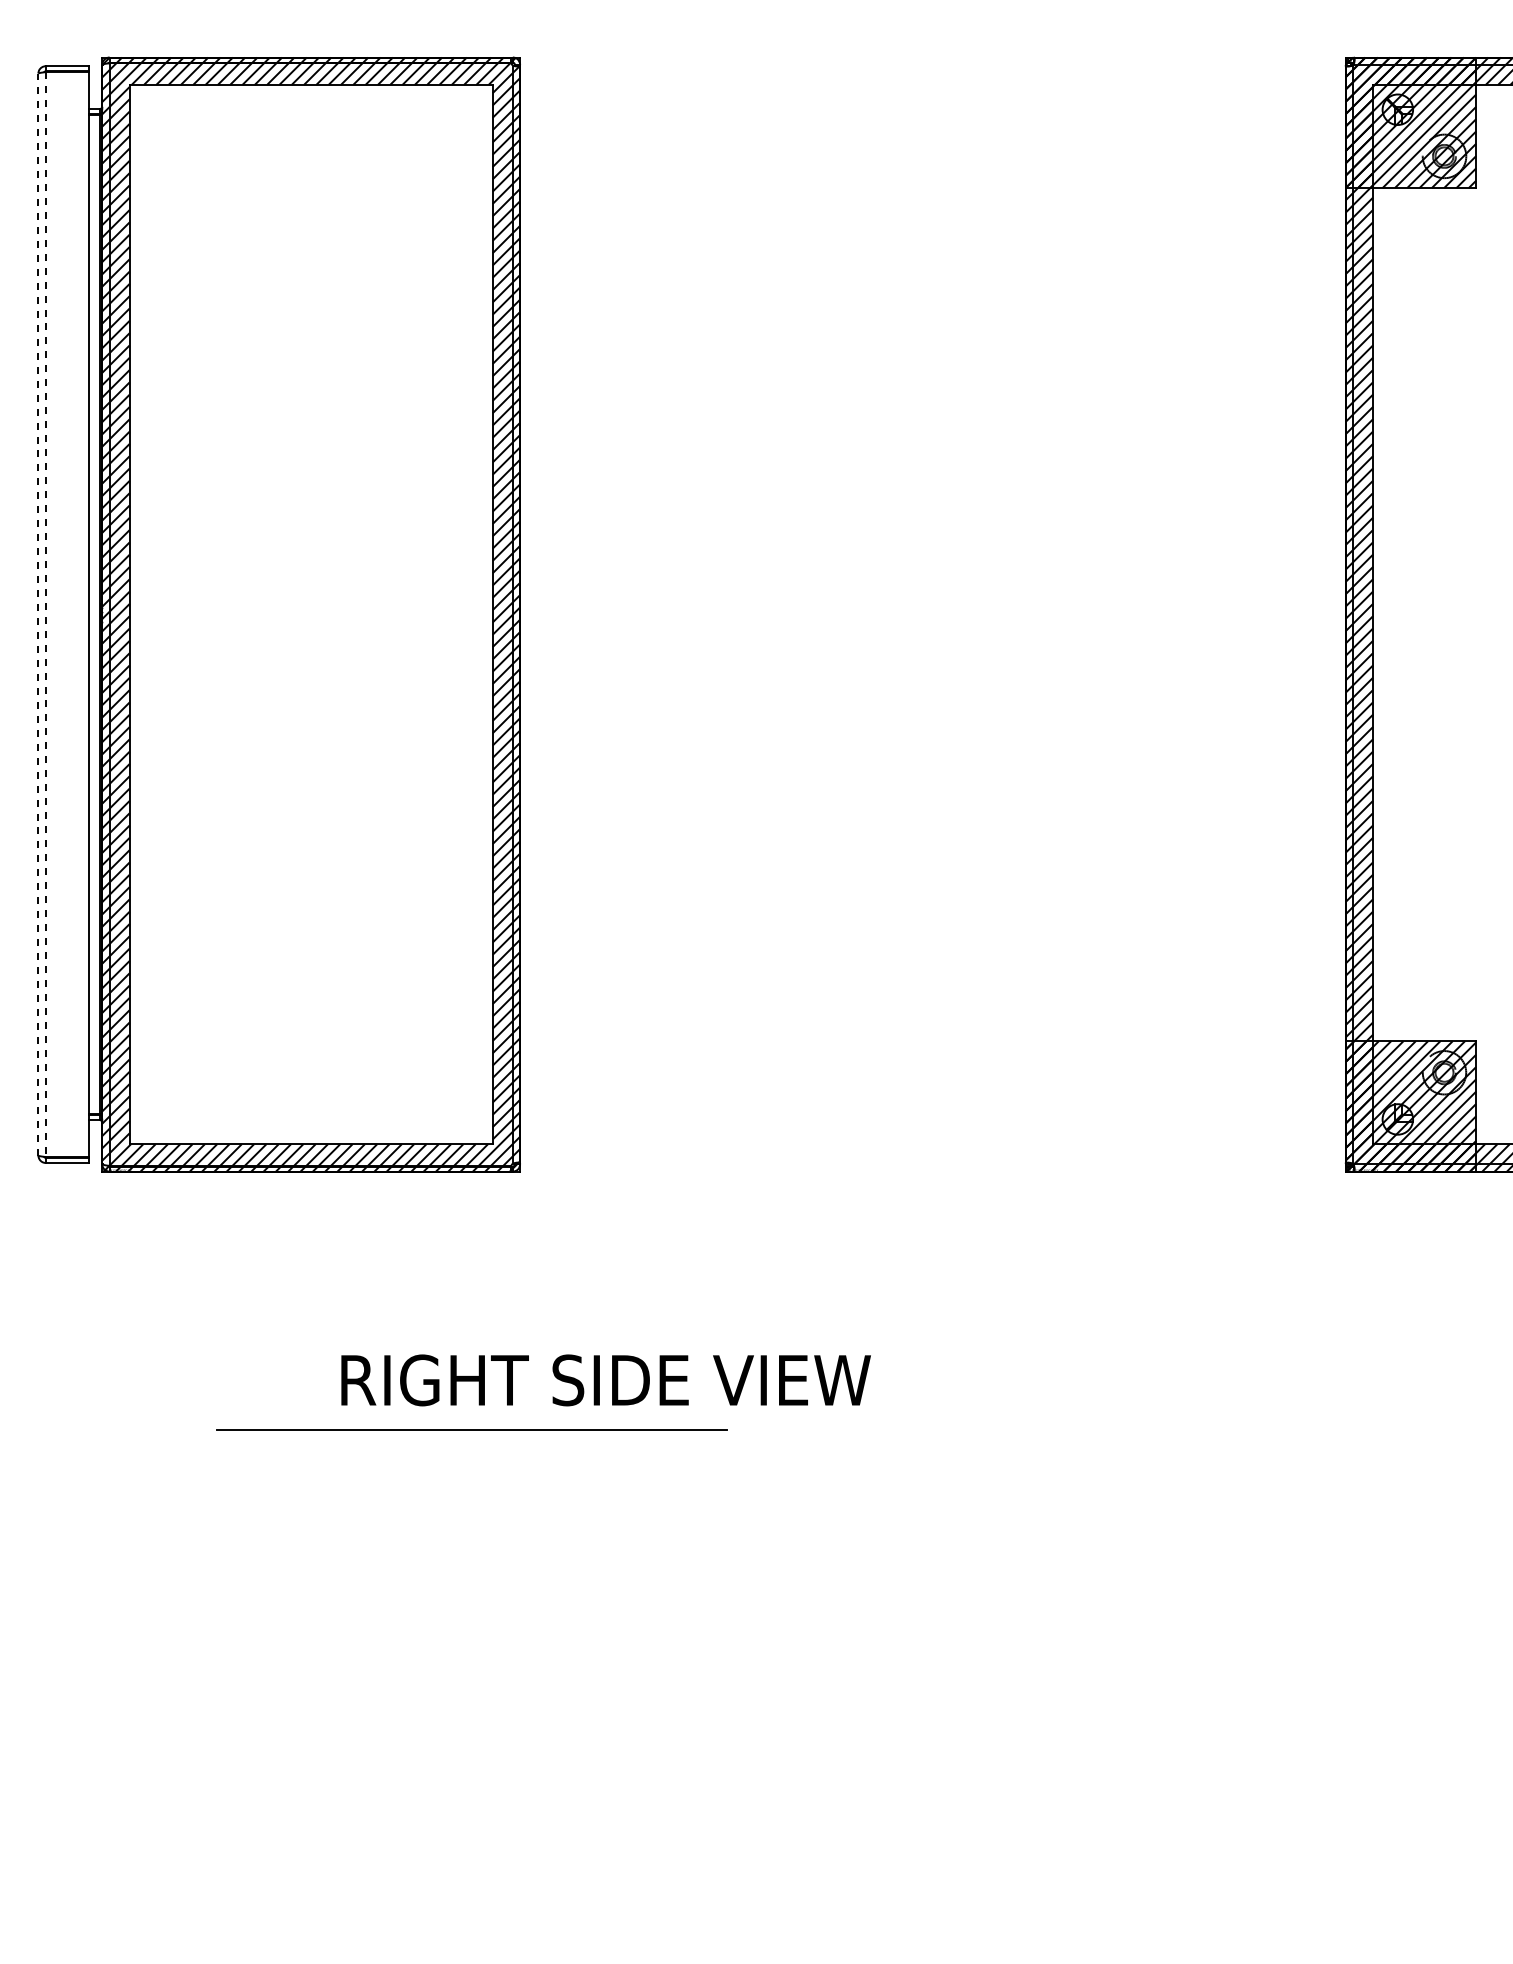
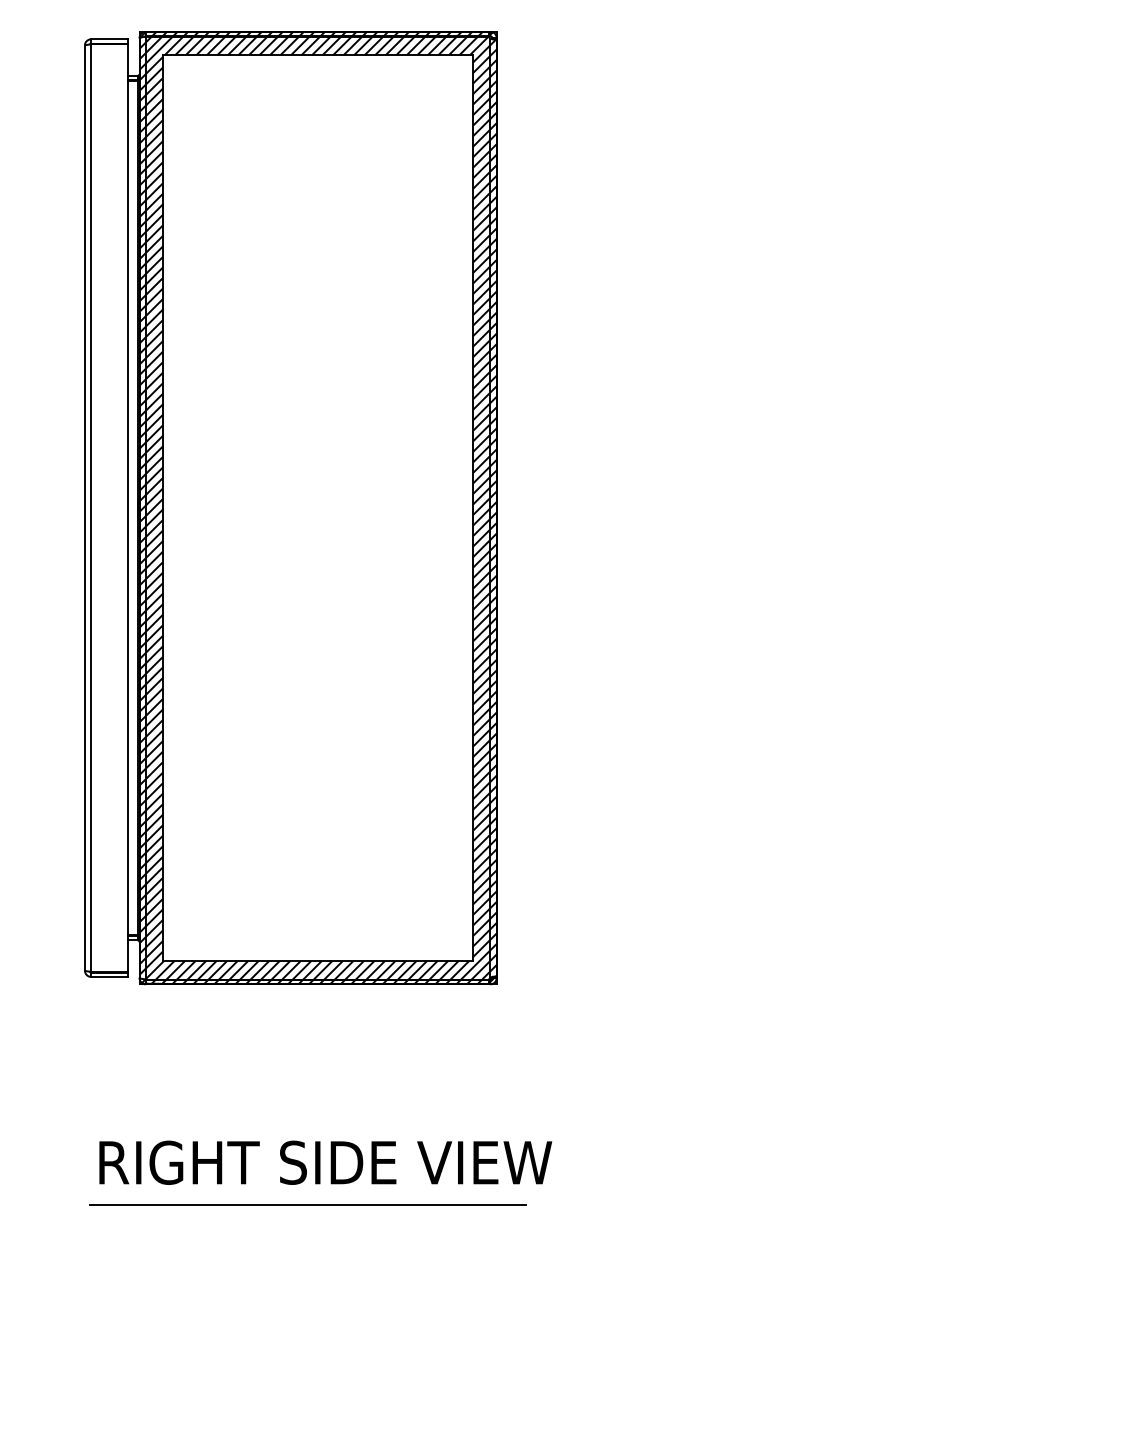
line: (38, 614) -> (84, 508), dashed -> solid
line: (45, 615) -> (90, 508), dashed -> solid
text: (605, 1380) -> (325, 1162), moved
line: (471, 1429) -> (307, 1204), moved

